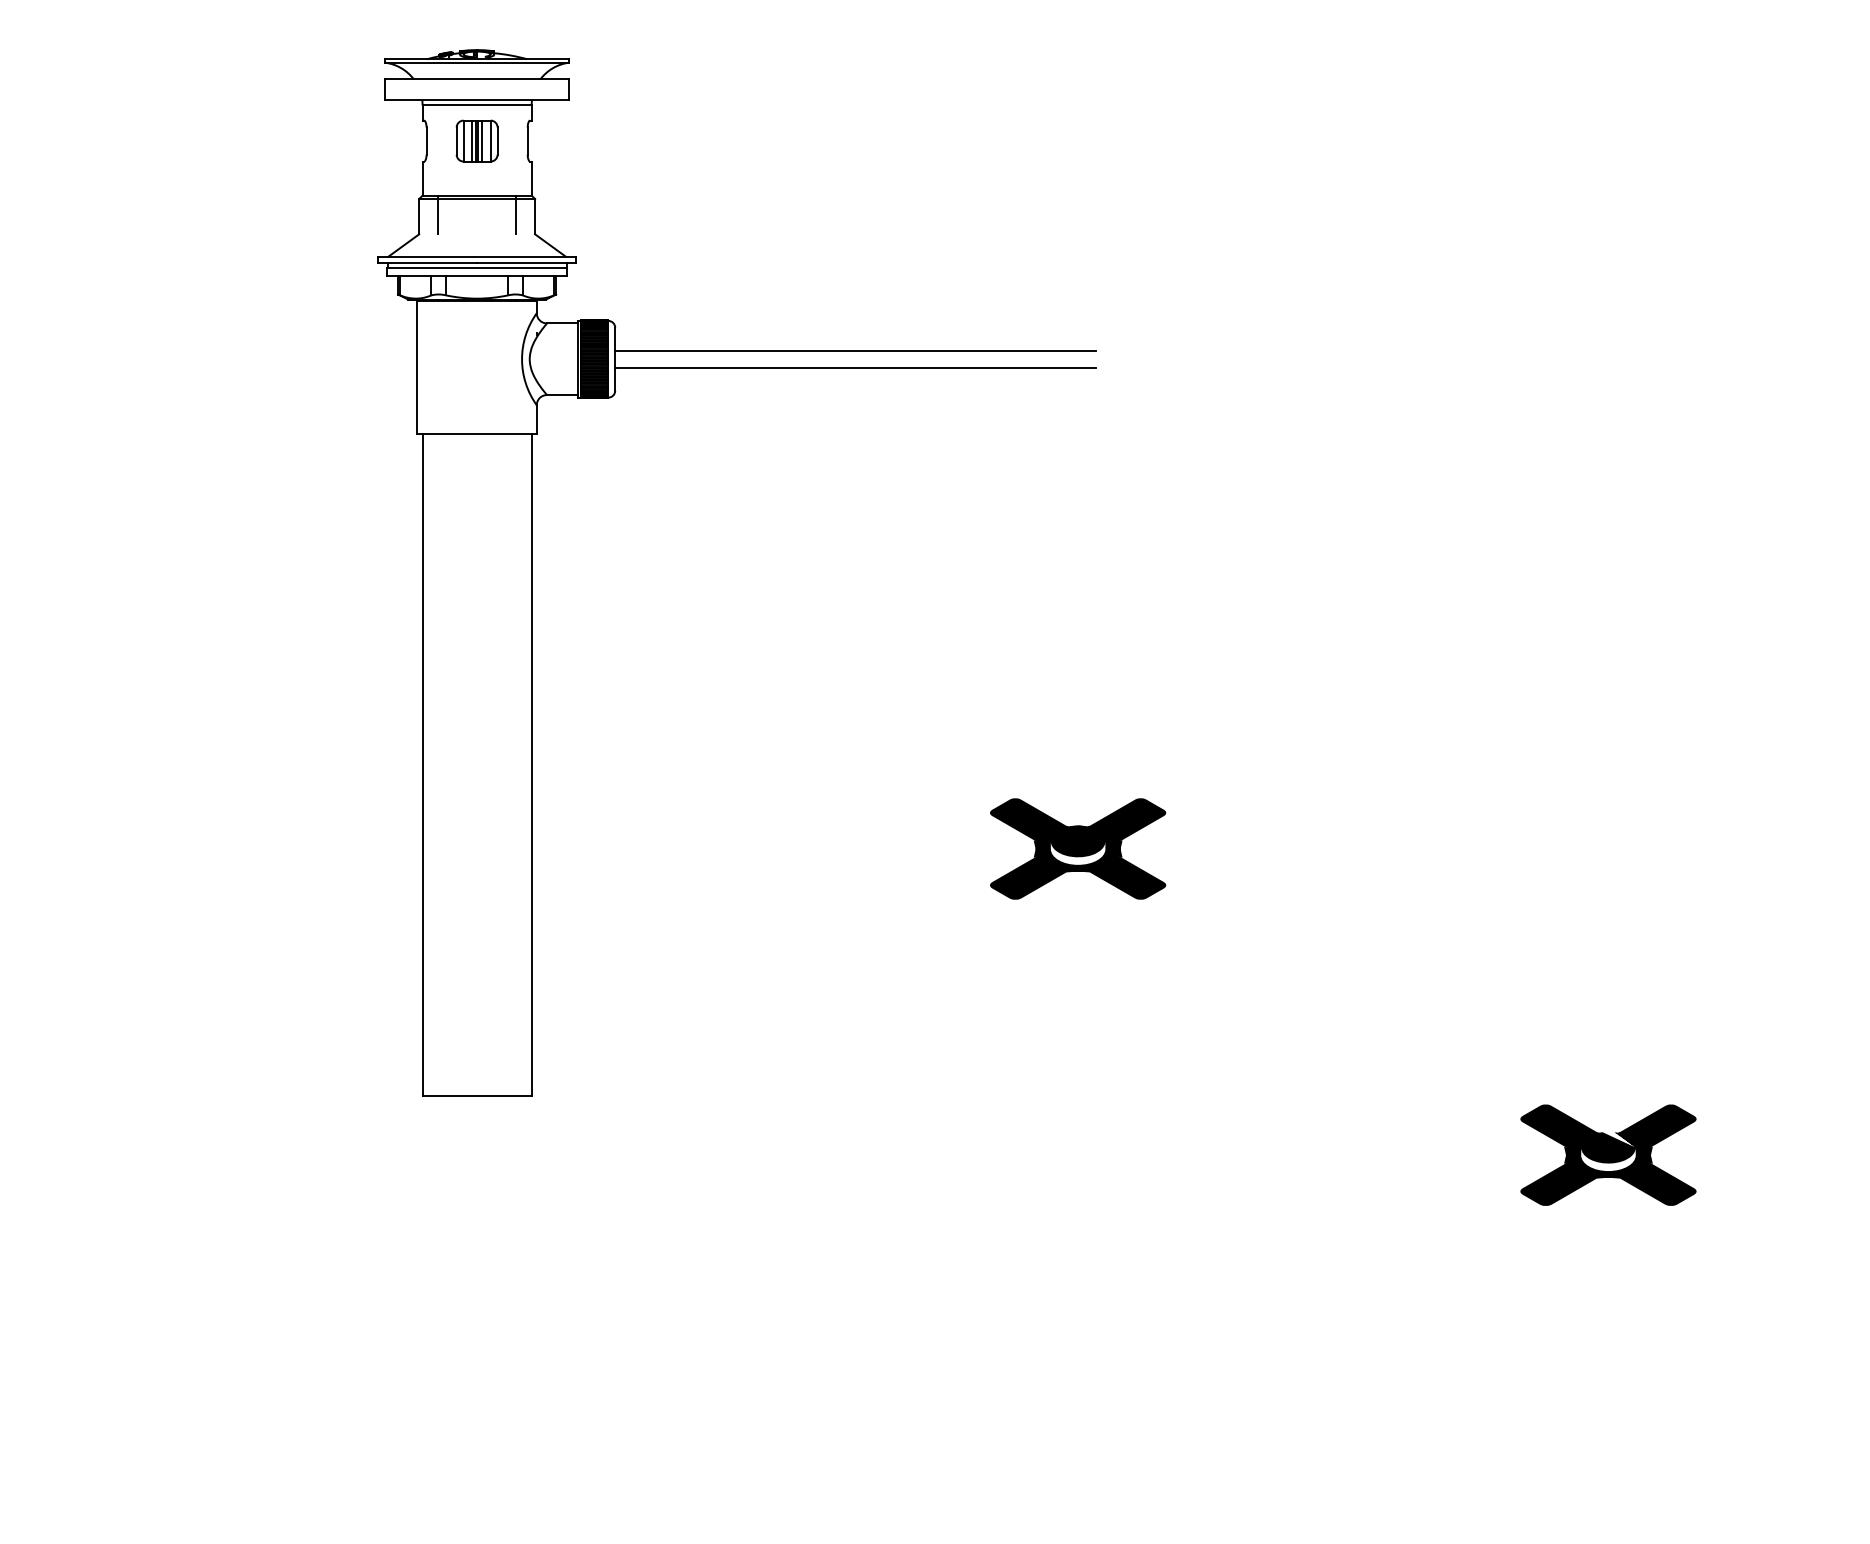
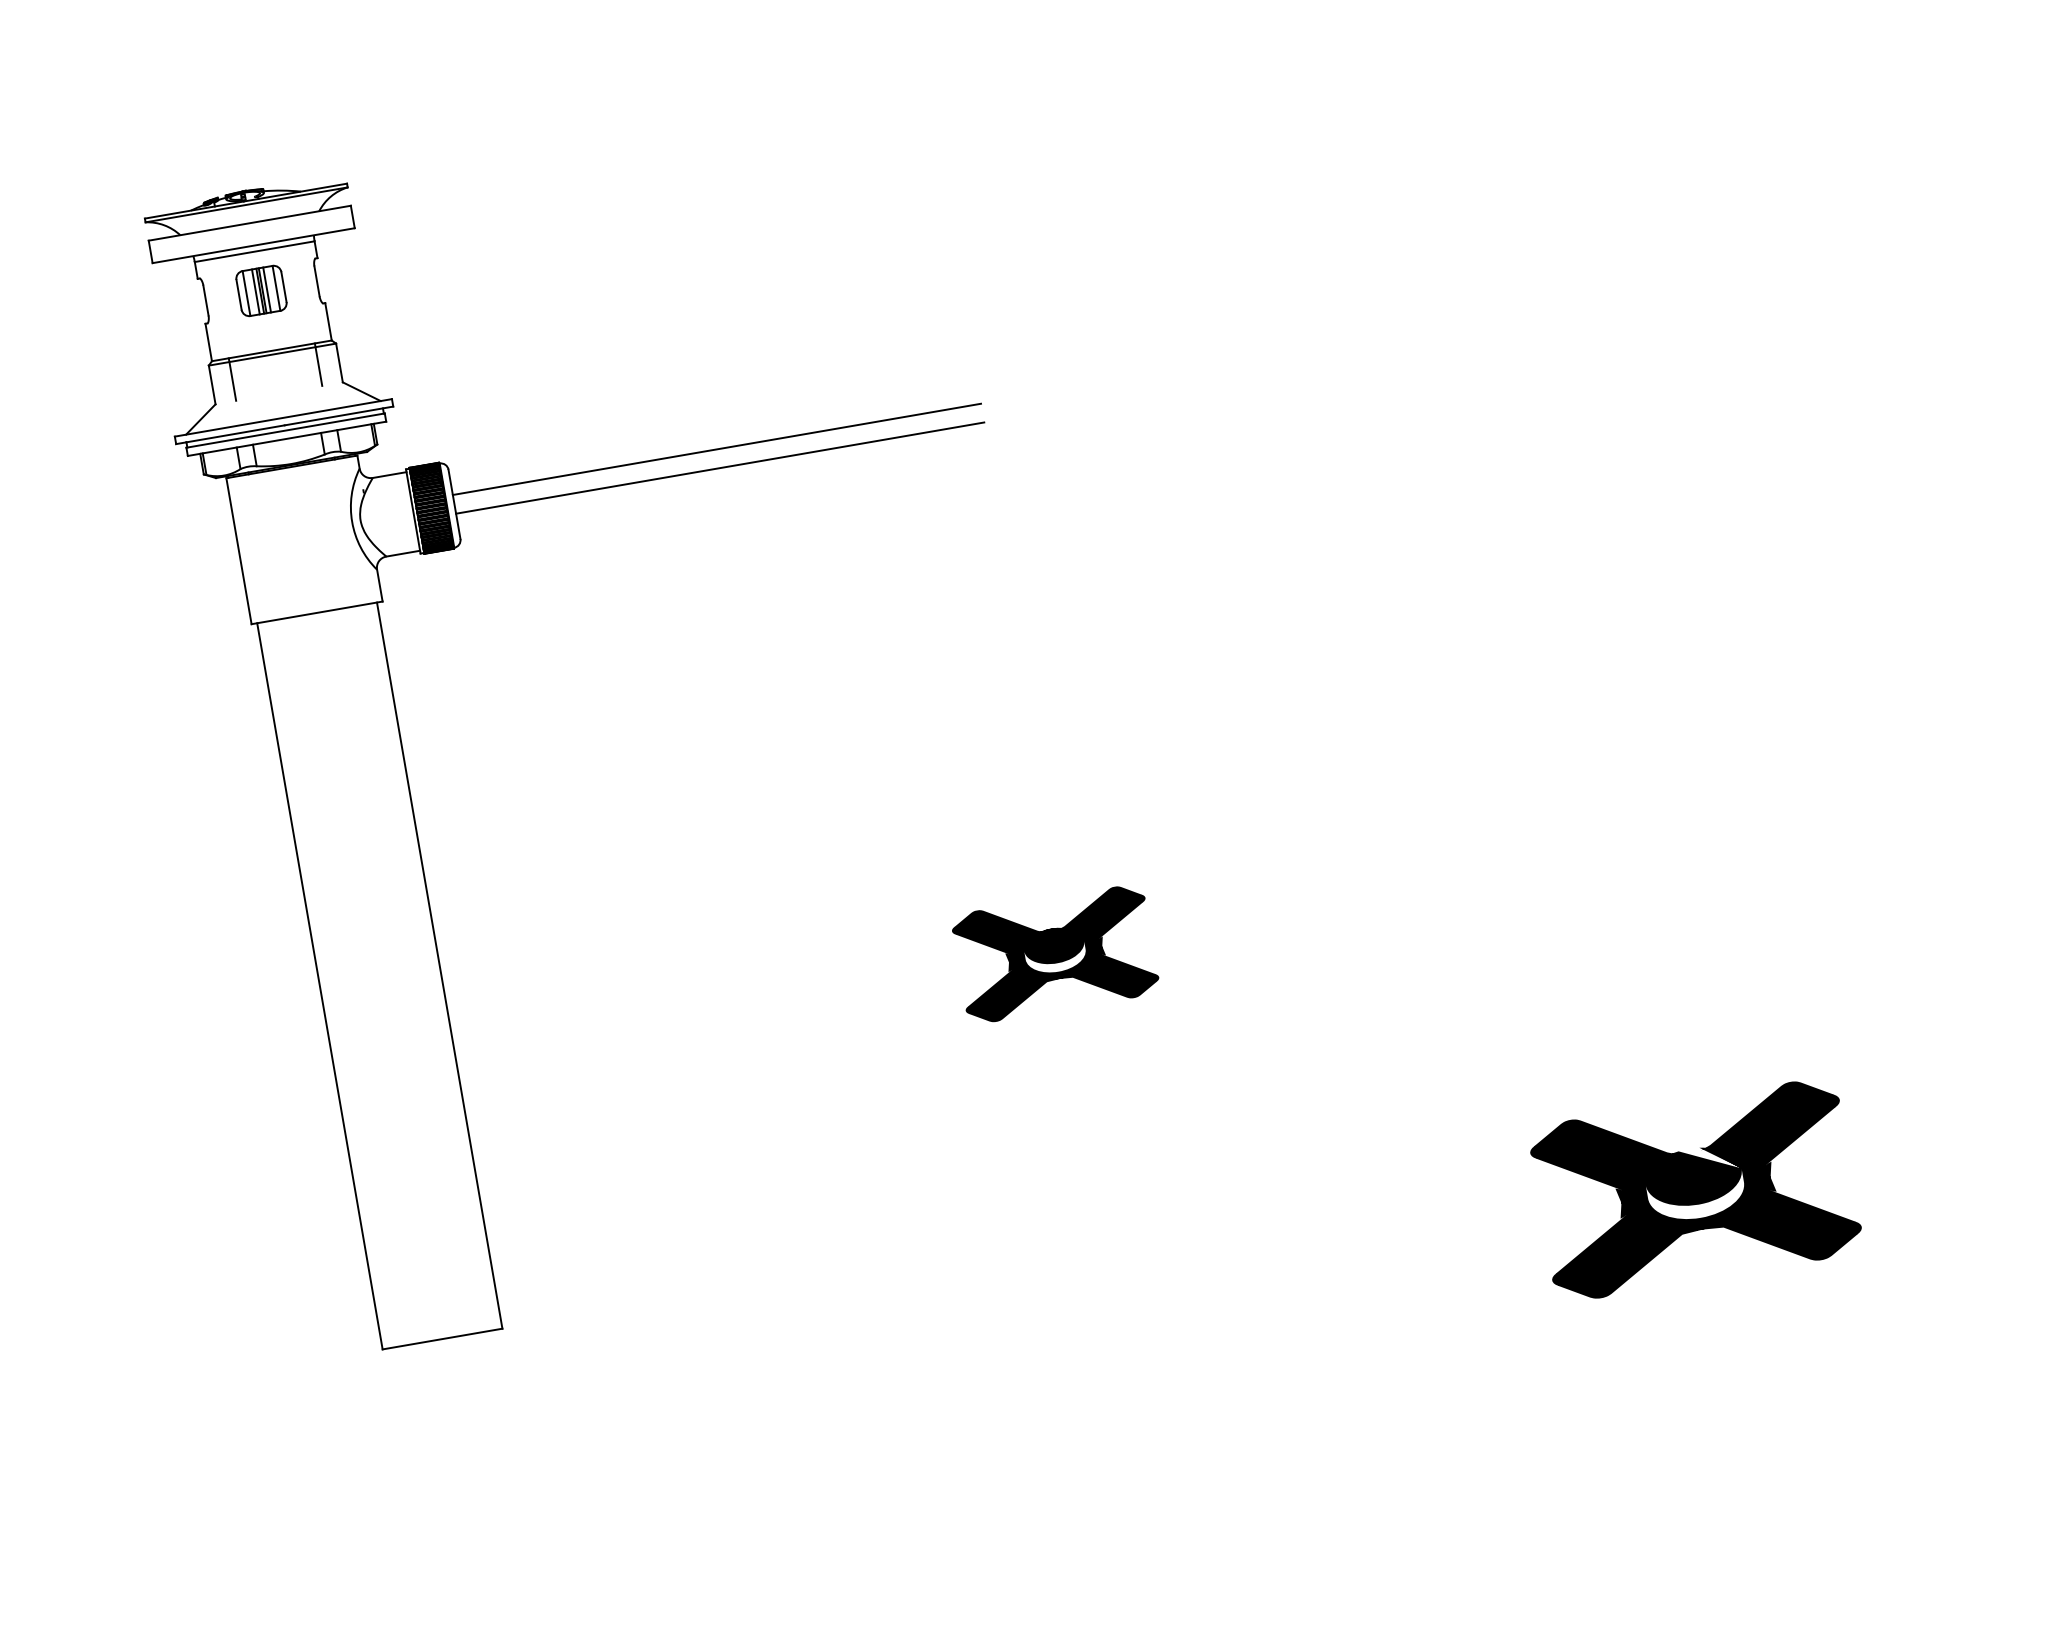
part: (1608, 1154) -> (1695, 1189), size x1.6

